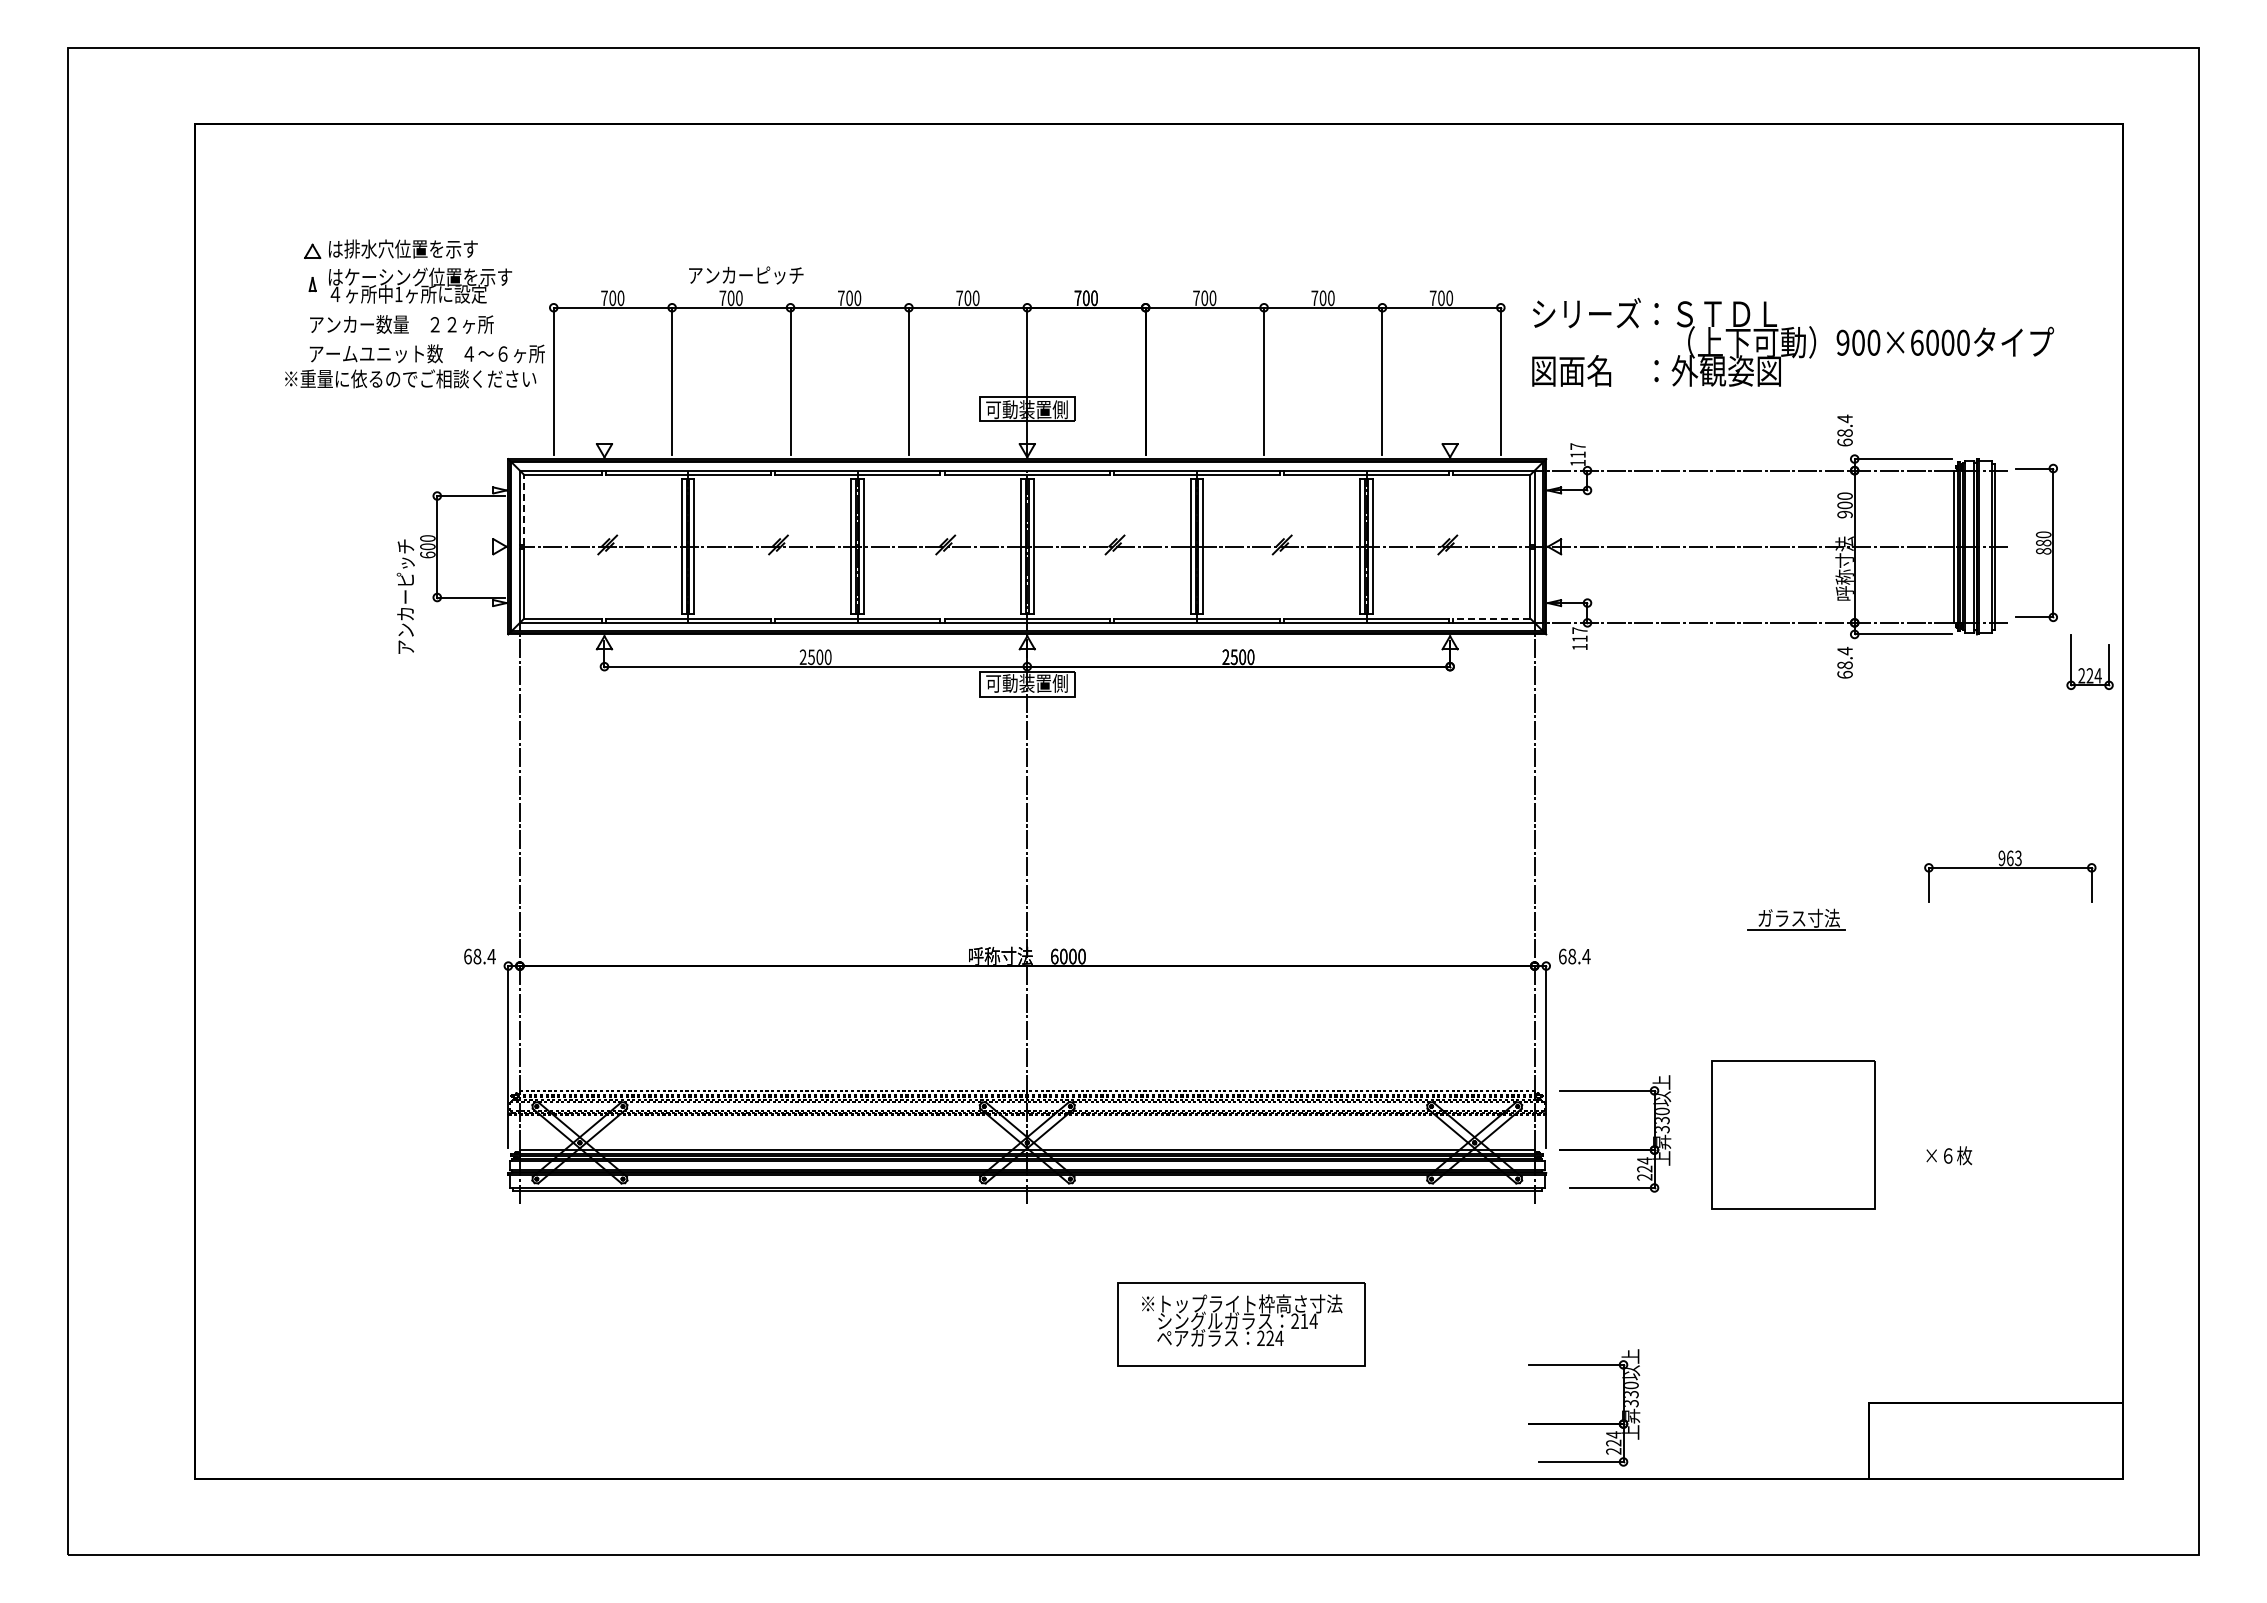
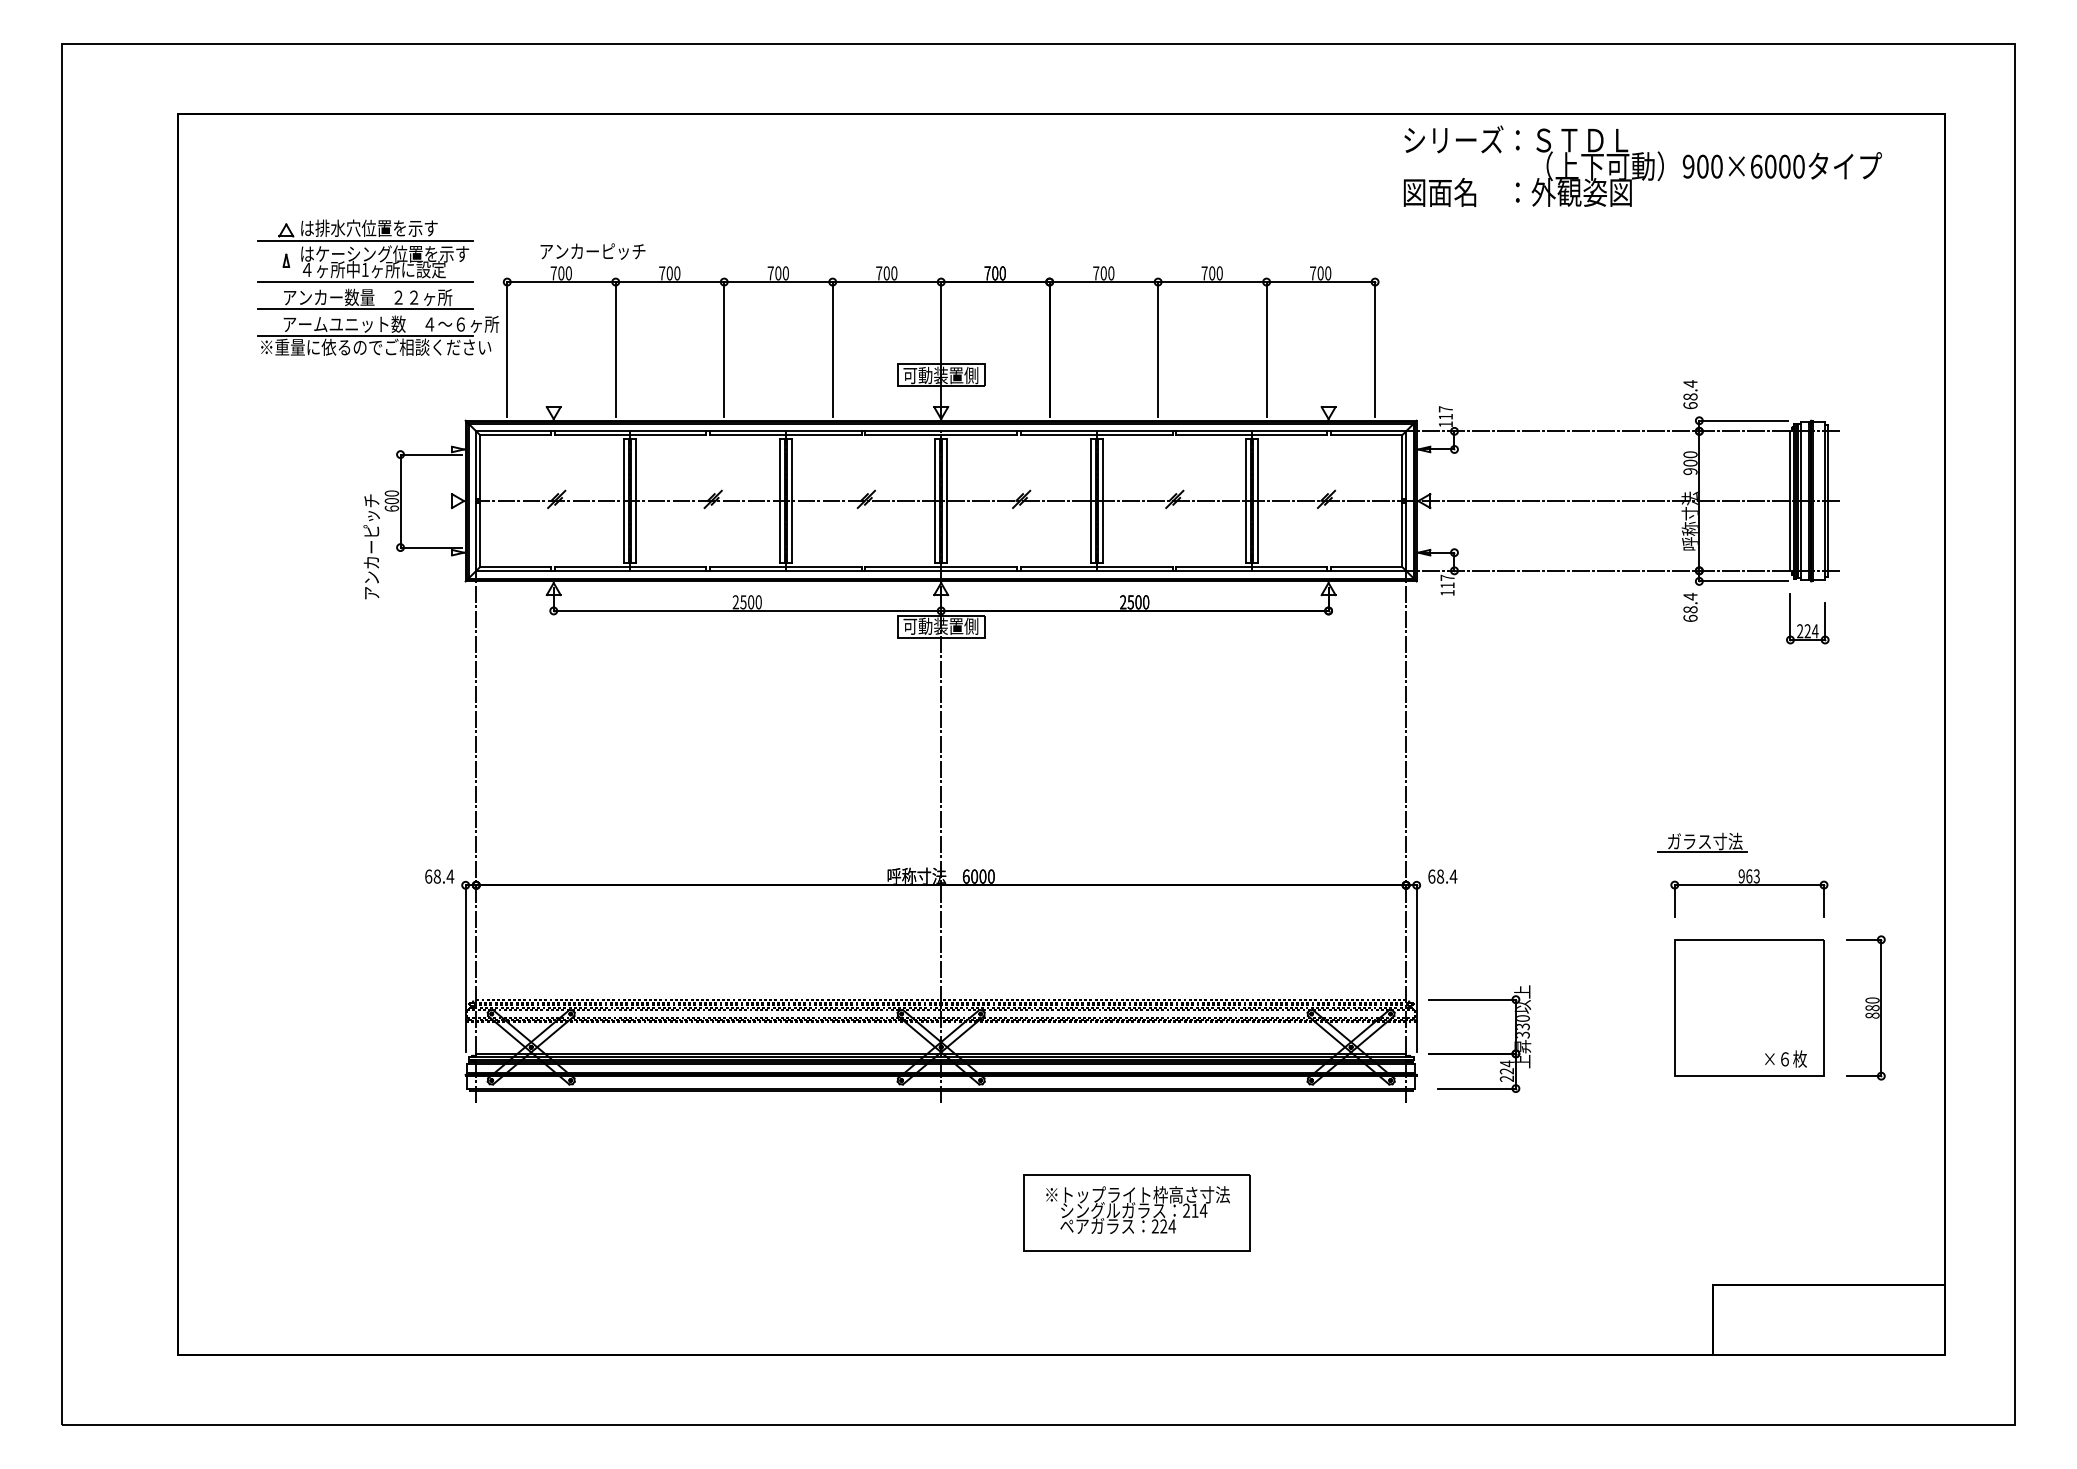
line: (399, 262) -> (365, 240), added
text: (746, 275) -> (593, 251), moved
line: (399, 307) -> (365, 281), added
line: (399, 337) -> (365, 309), added
text: (1793, 341) -> (1643, 165), moved
line: (399, 366) -> (365, 335), added
line: (524, 509) -> (480, 466), dashed -> solid
part: (2036, 542) -> (1865, 1007), moved
line: (1491, 618) -> (1366, 566), dashed -> solid
part: (2089, 668) -> (1807, 624), moved
part: (2010, 868) -> (1749, 885), moved
part: (1796, 919) -> (1702, 842), moved
part: (1793, 1134) -> (1749, 1007), moved
part: (1584, 1423) -> (1451, 1304), removed

